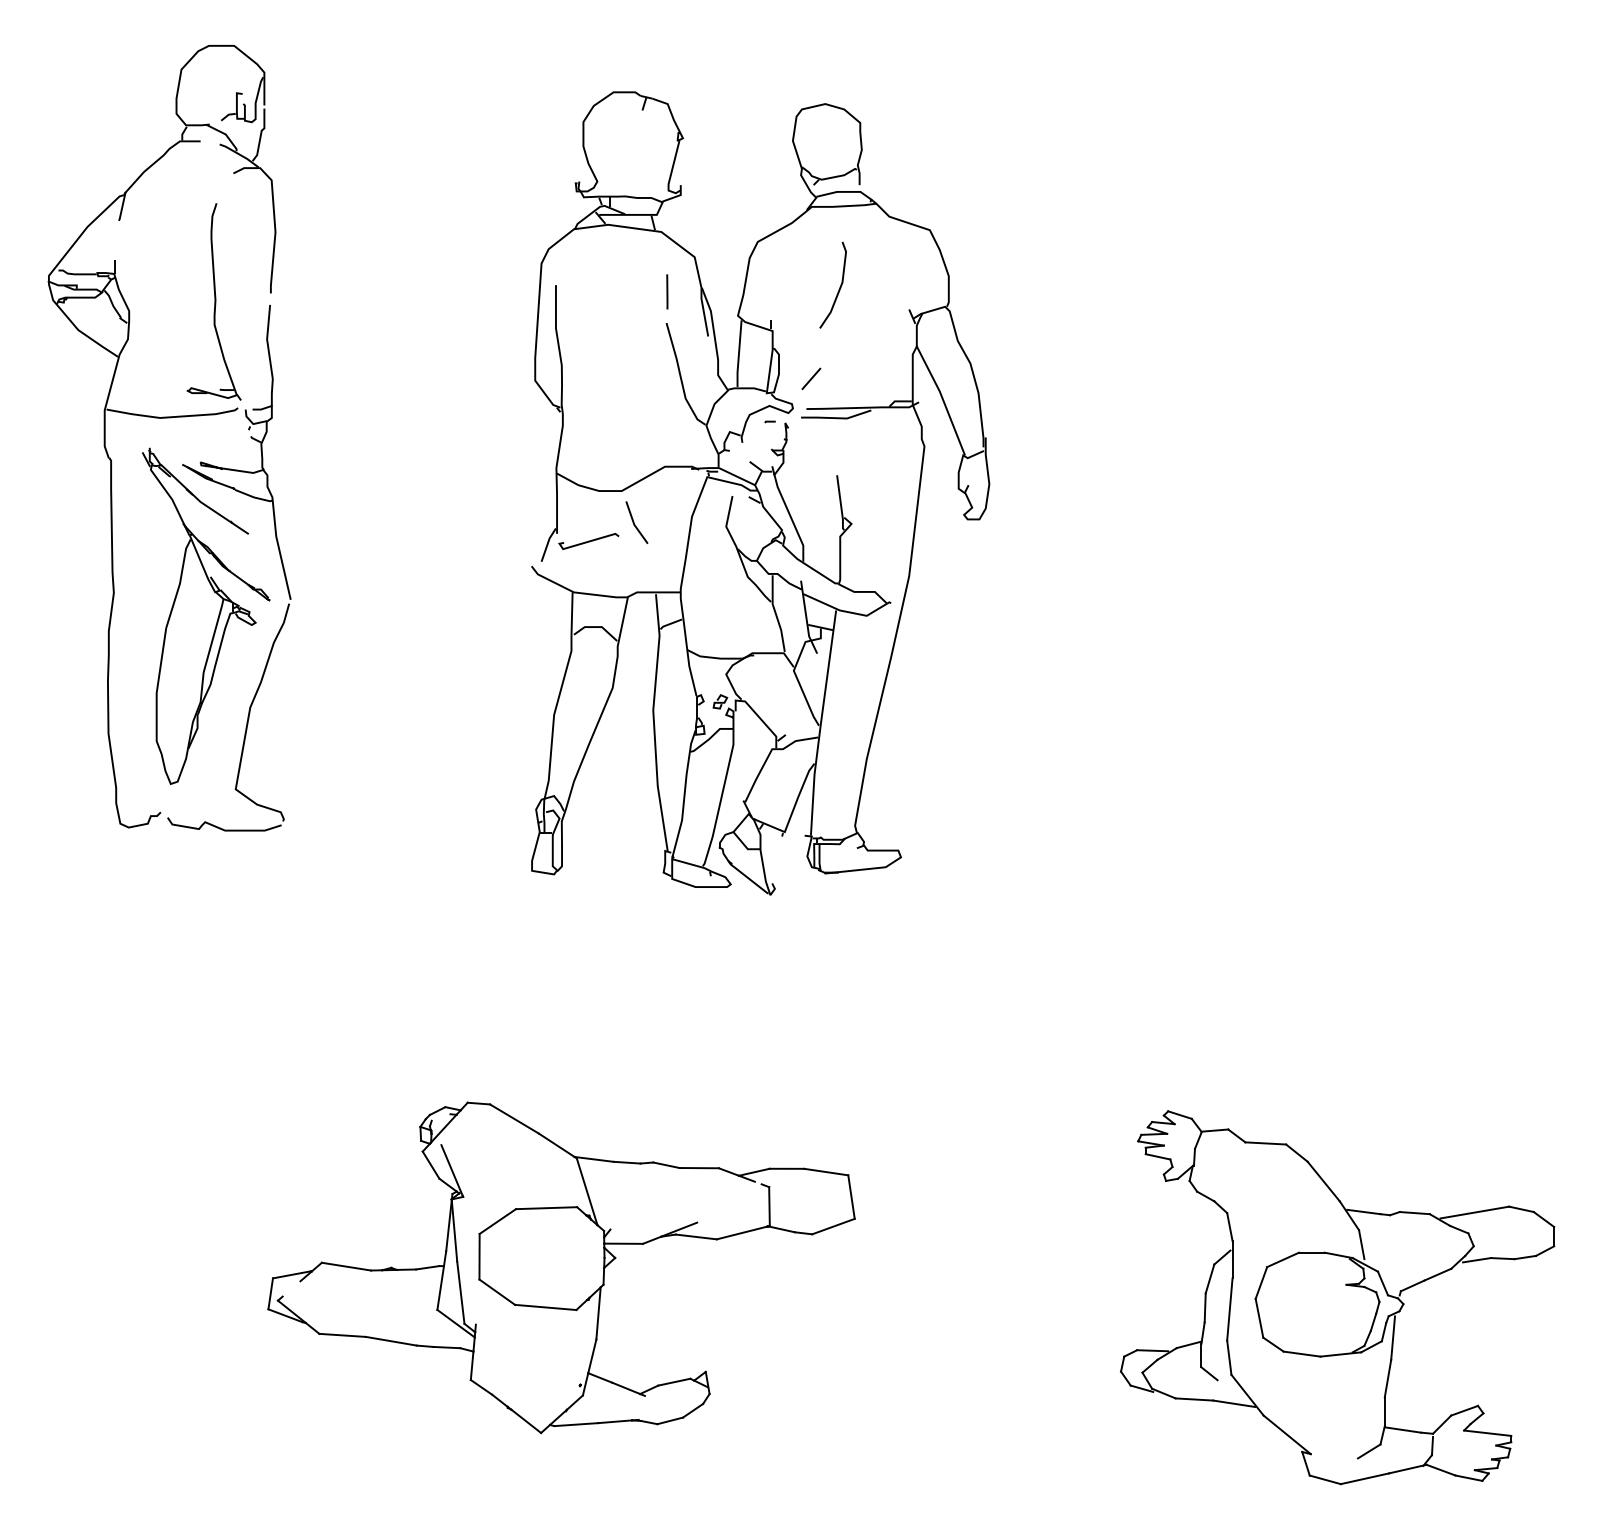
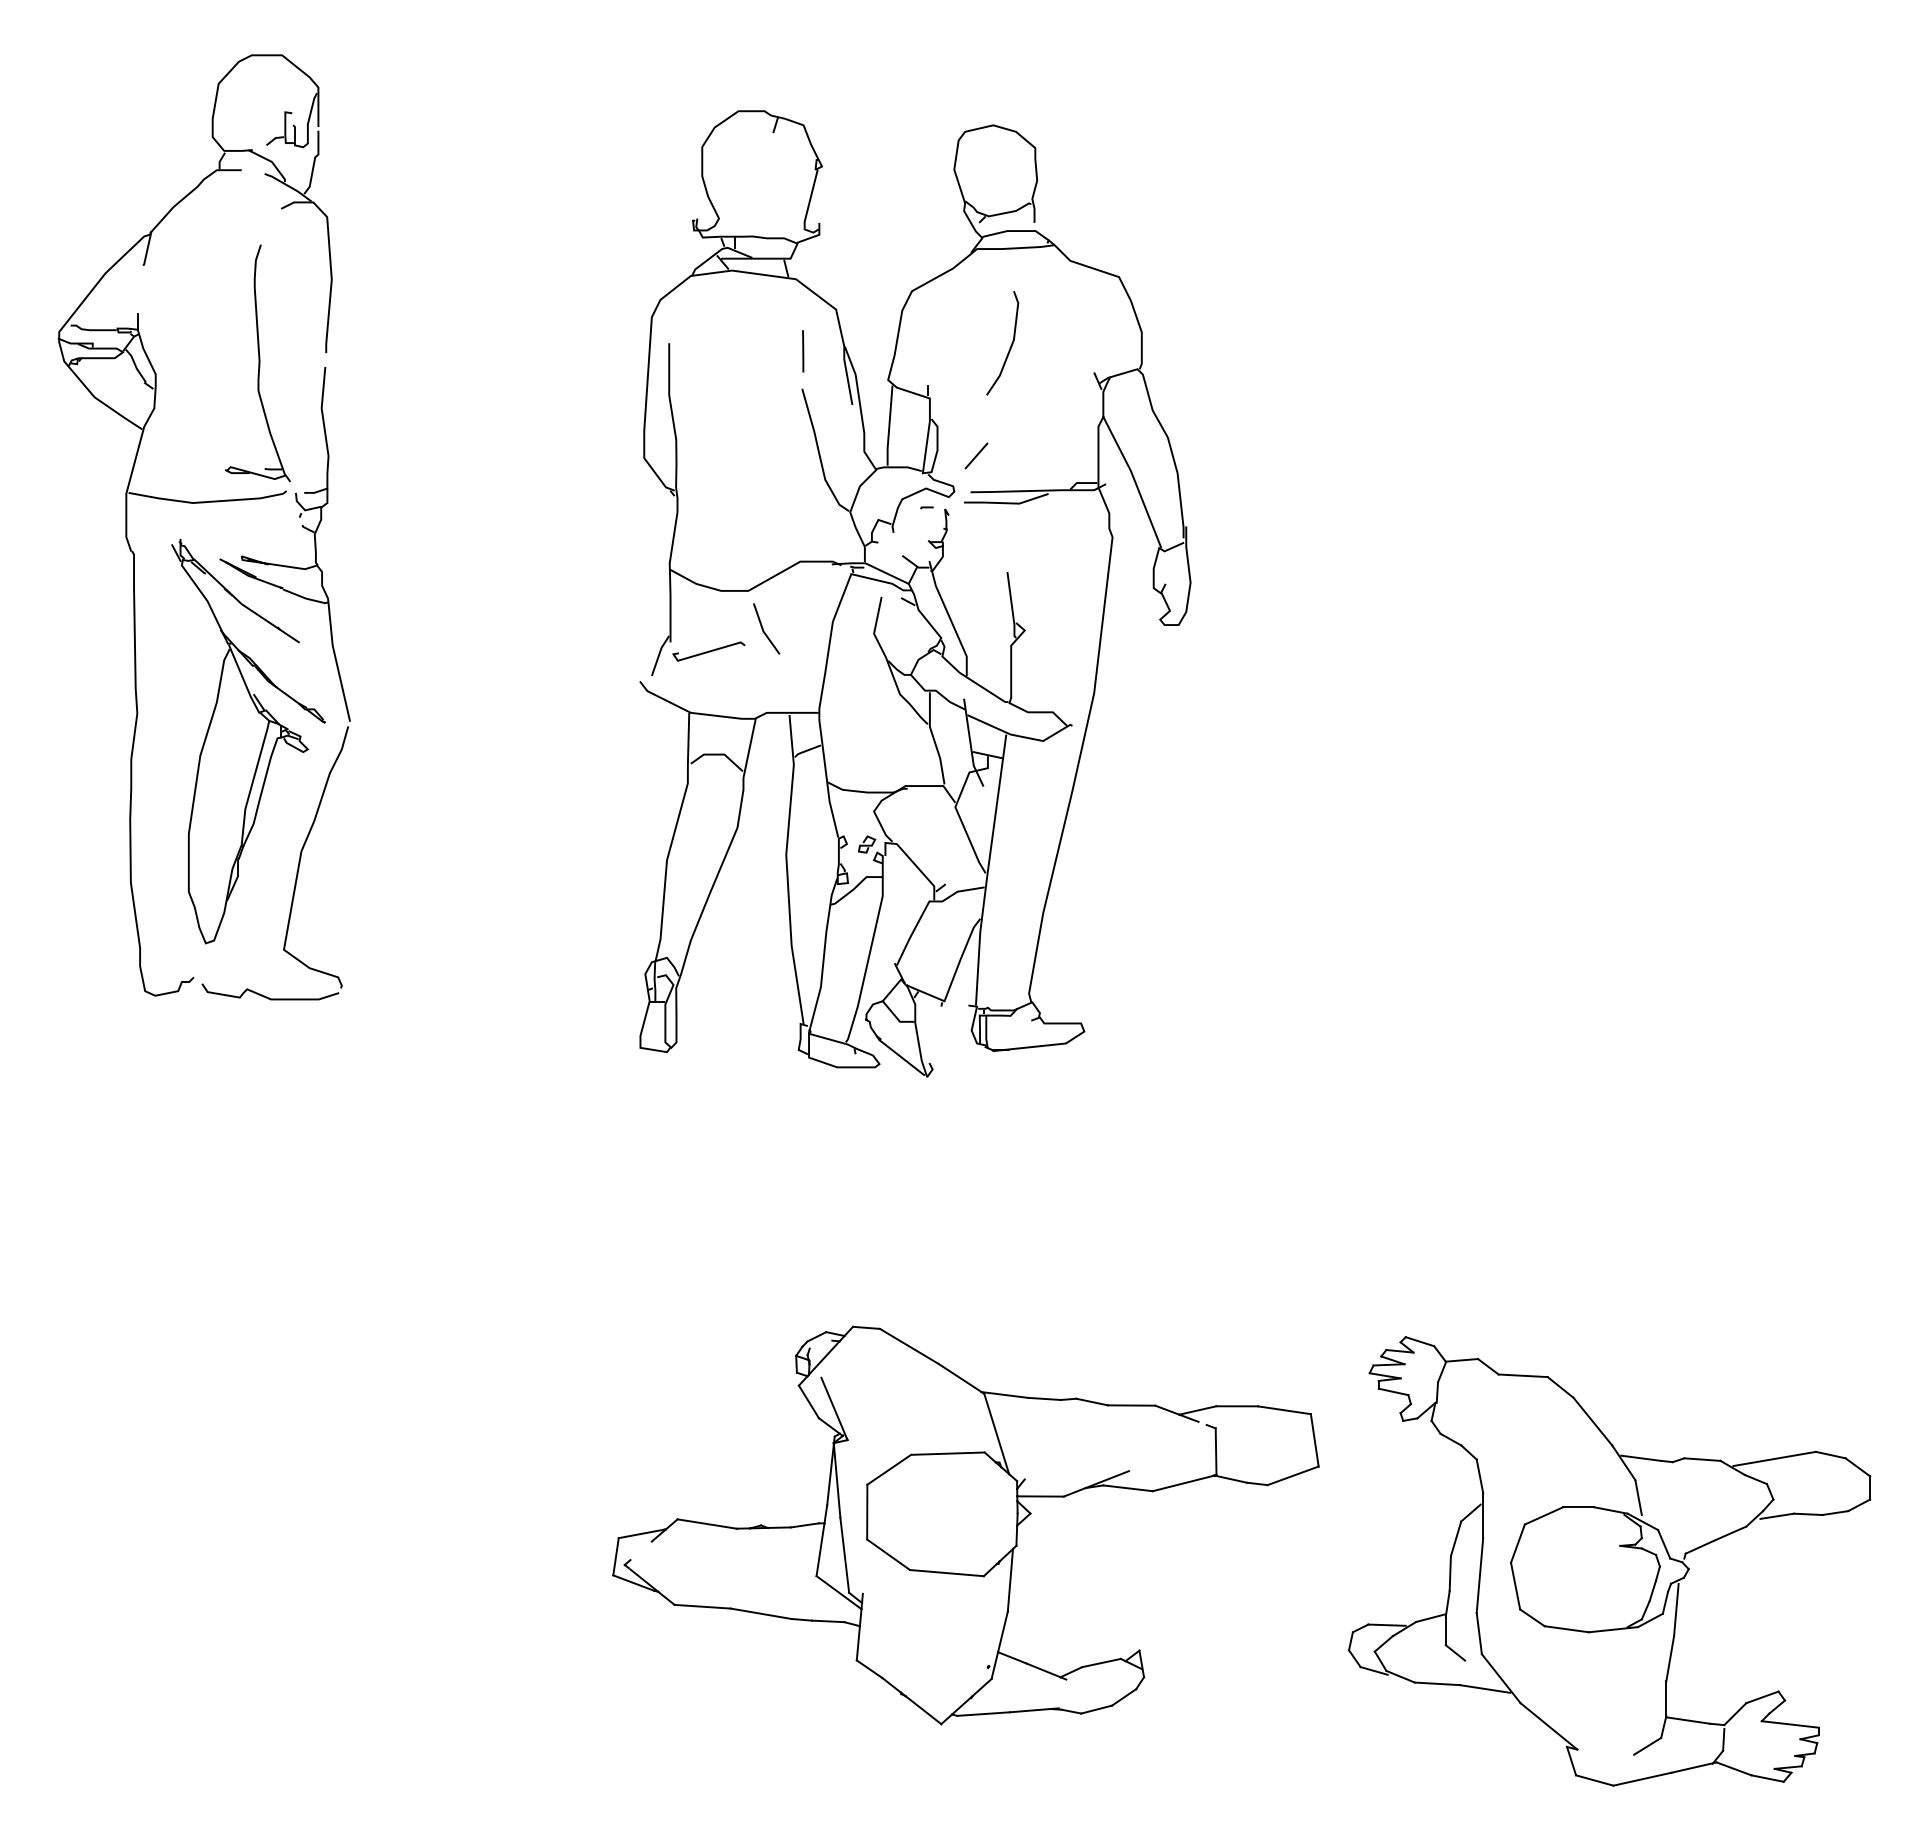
part: (561, 1267) -> (965, 1525), moved

